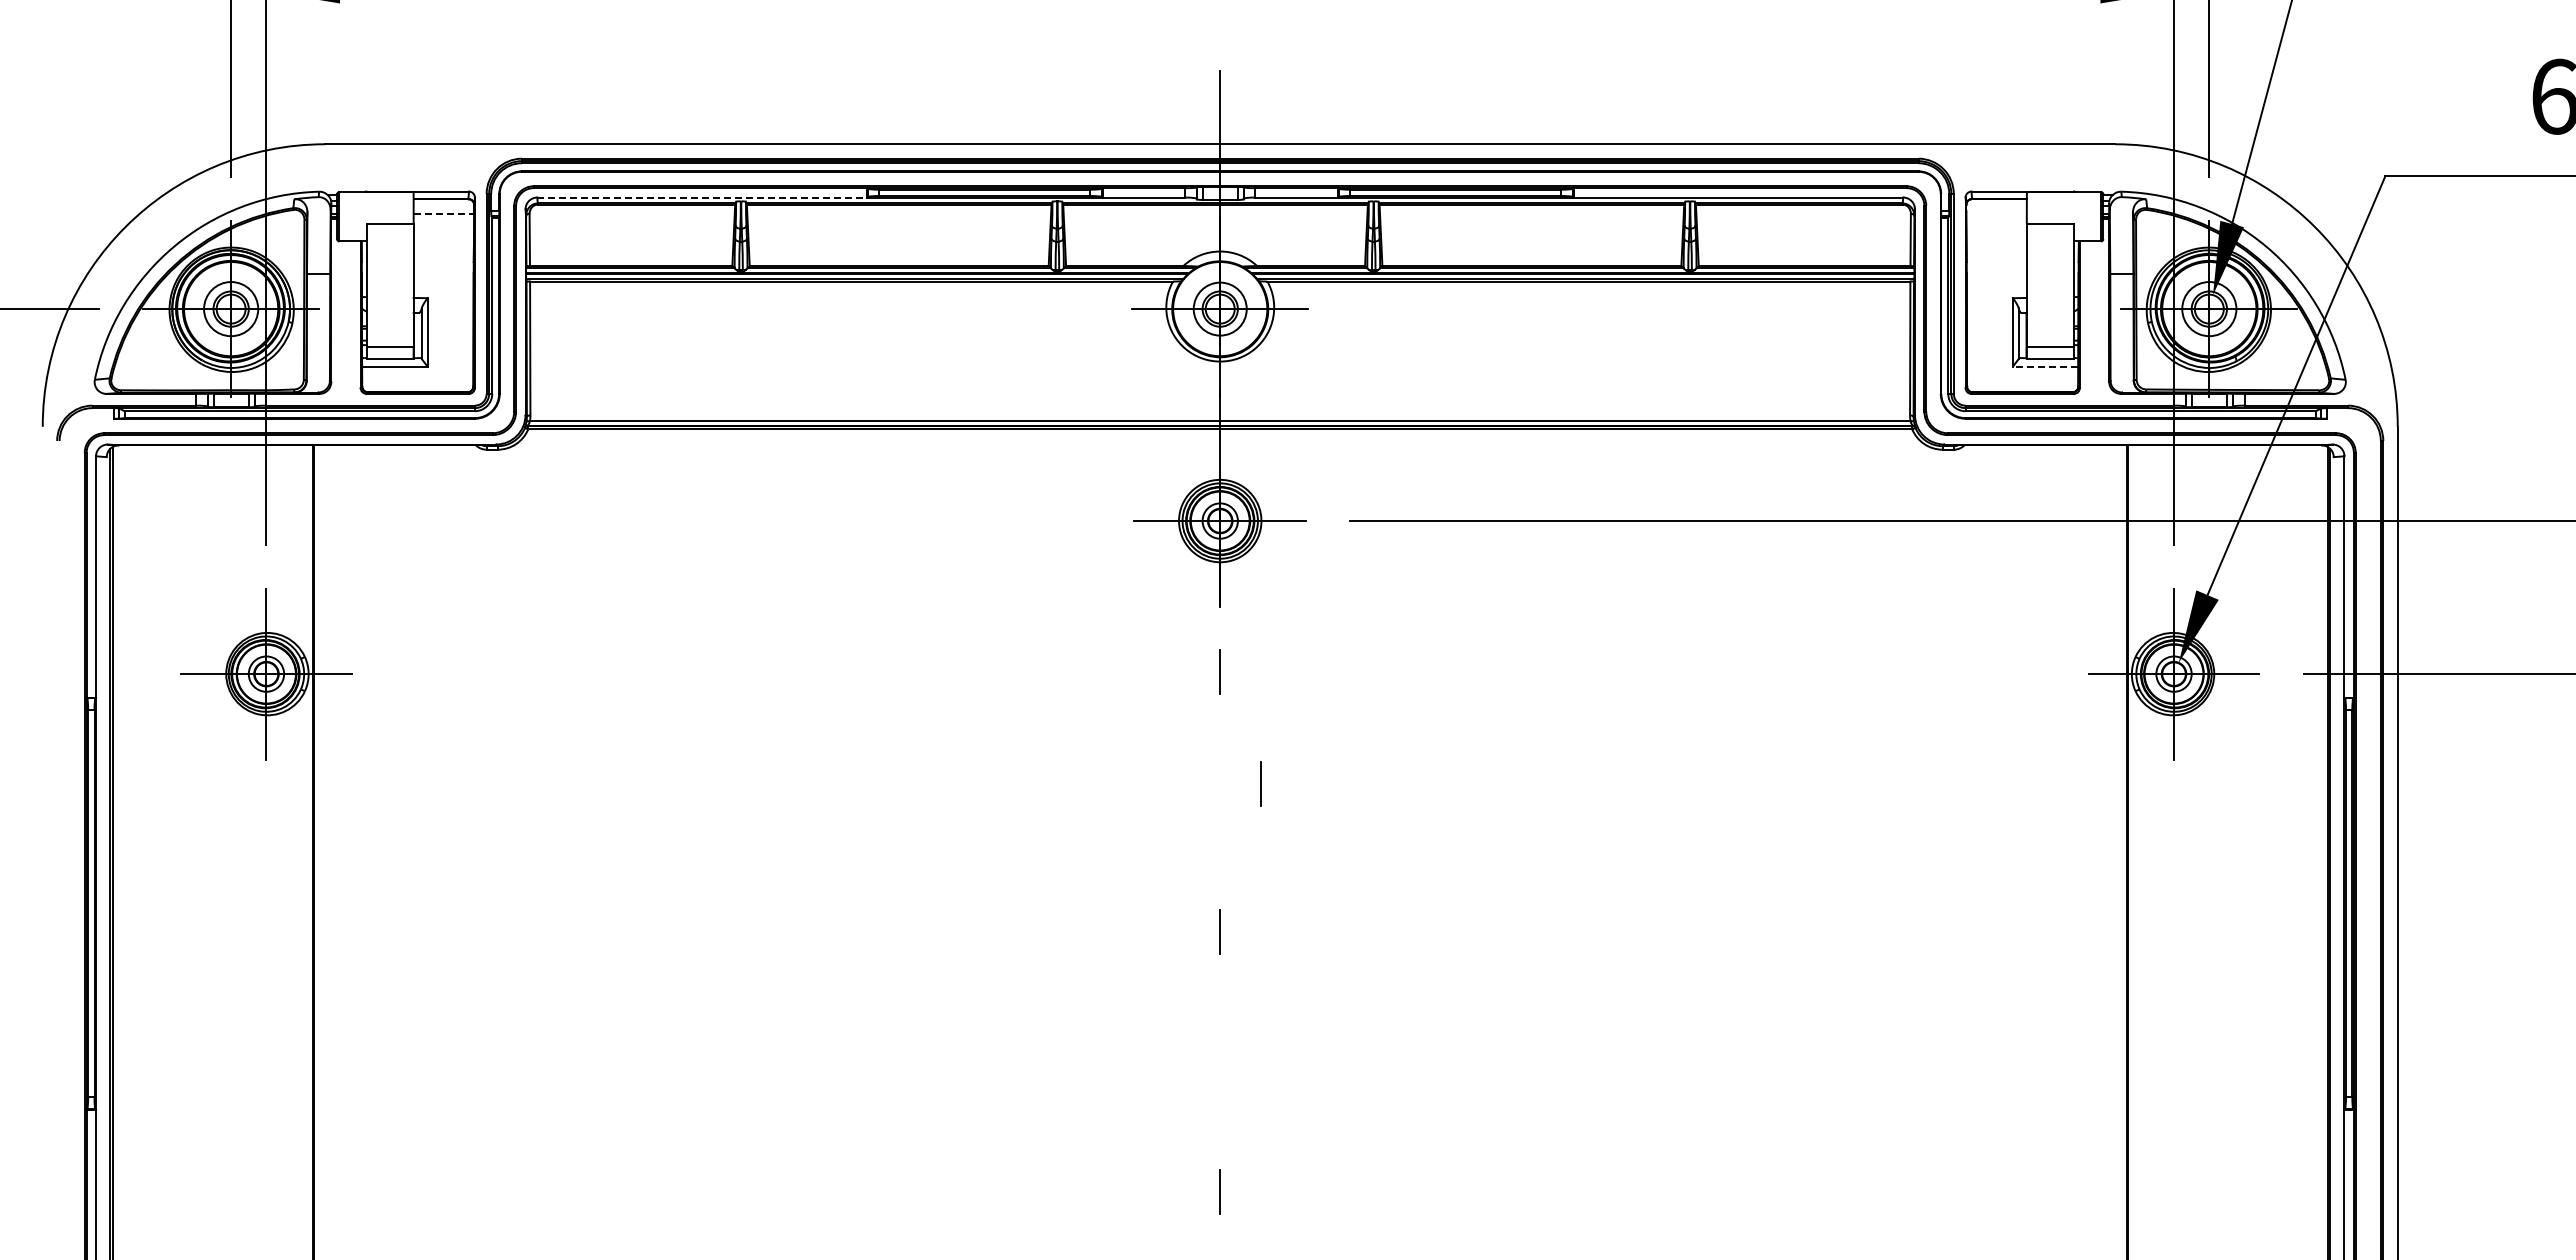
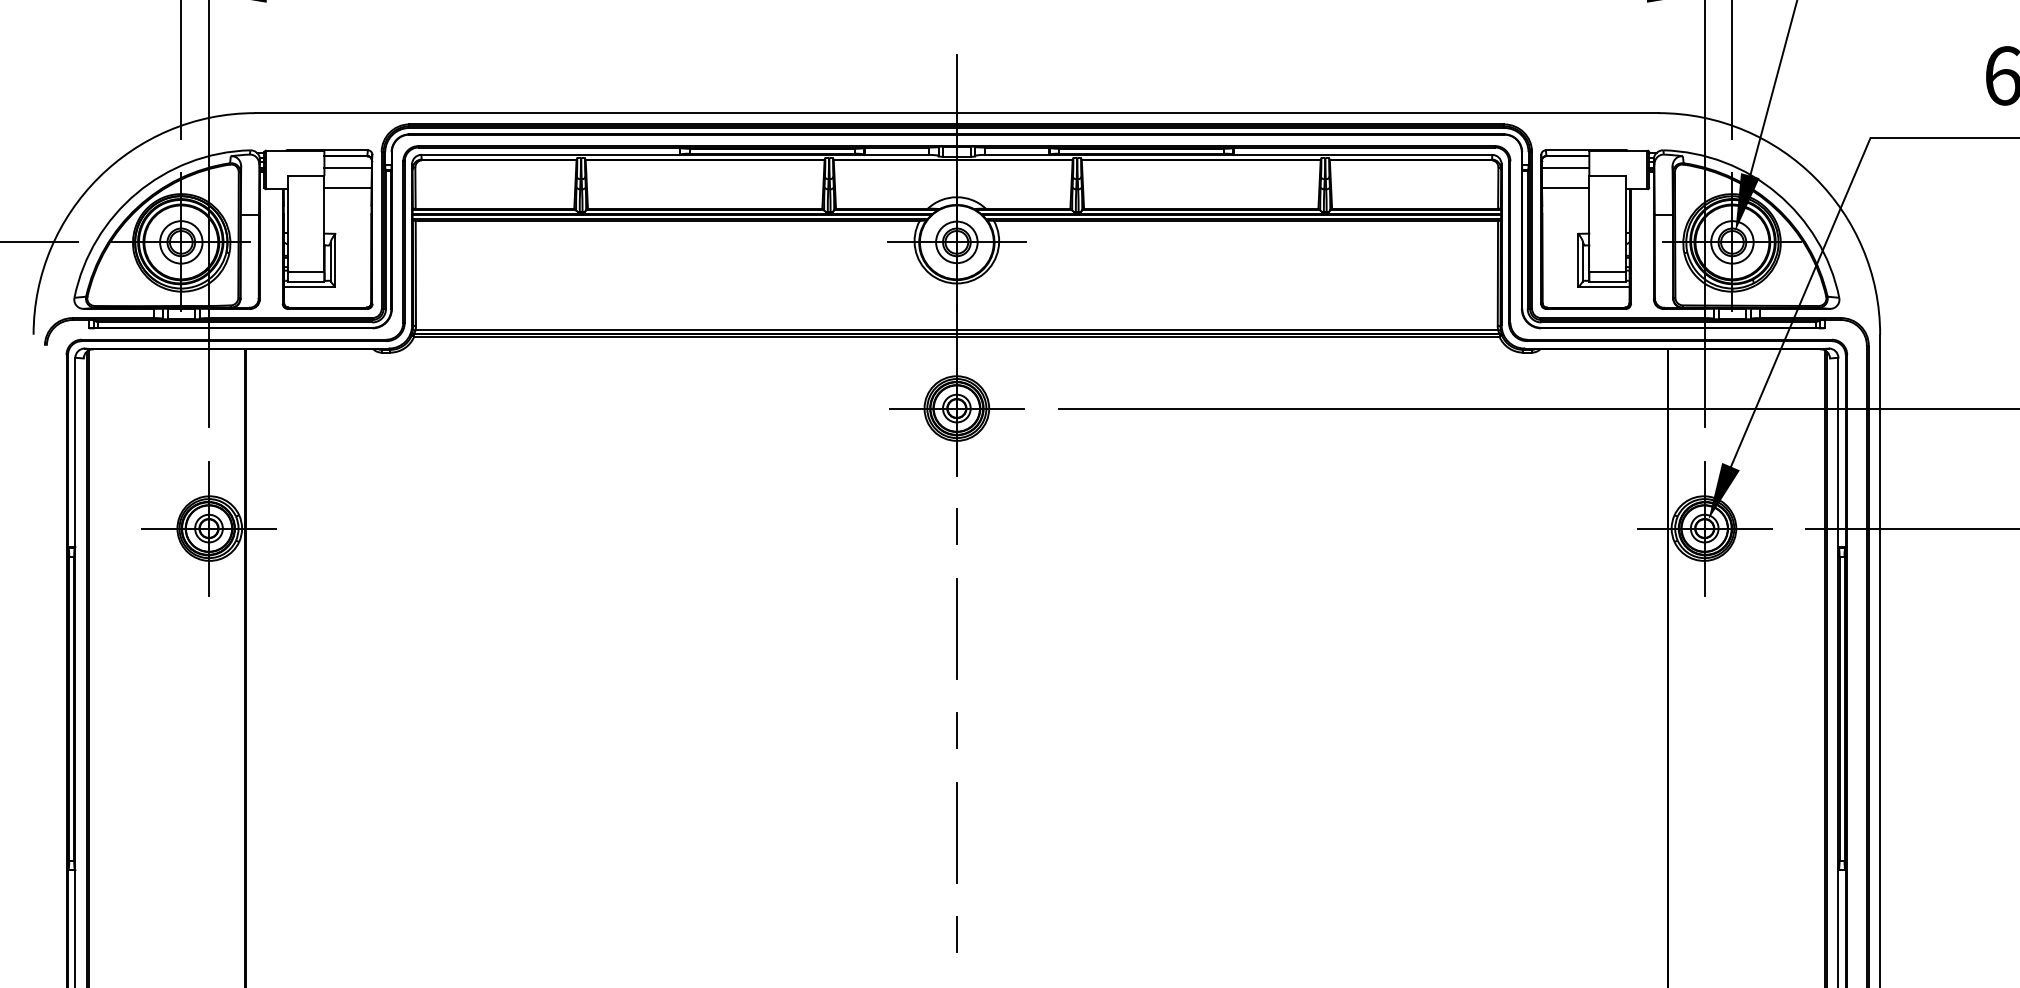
line: (702, 197) -> (550, 154), dashed -> solid
line: (444, 214) -> (348, 168), dashed -> solid
line: (1996, 214) -> (1565, 168), added
line: (443, 239) -> (347, 187), added
line: (1996, 239) -> (1565, 187), added
line: (2045, 366) -> (1603, 287), dashed -> solid
line: (1260, 783) -> (988, 614), removed
line: (1220, 801) -> (957, 628), added
line: (1220, 1061) -> (957, 832), added

